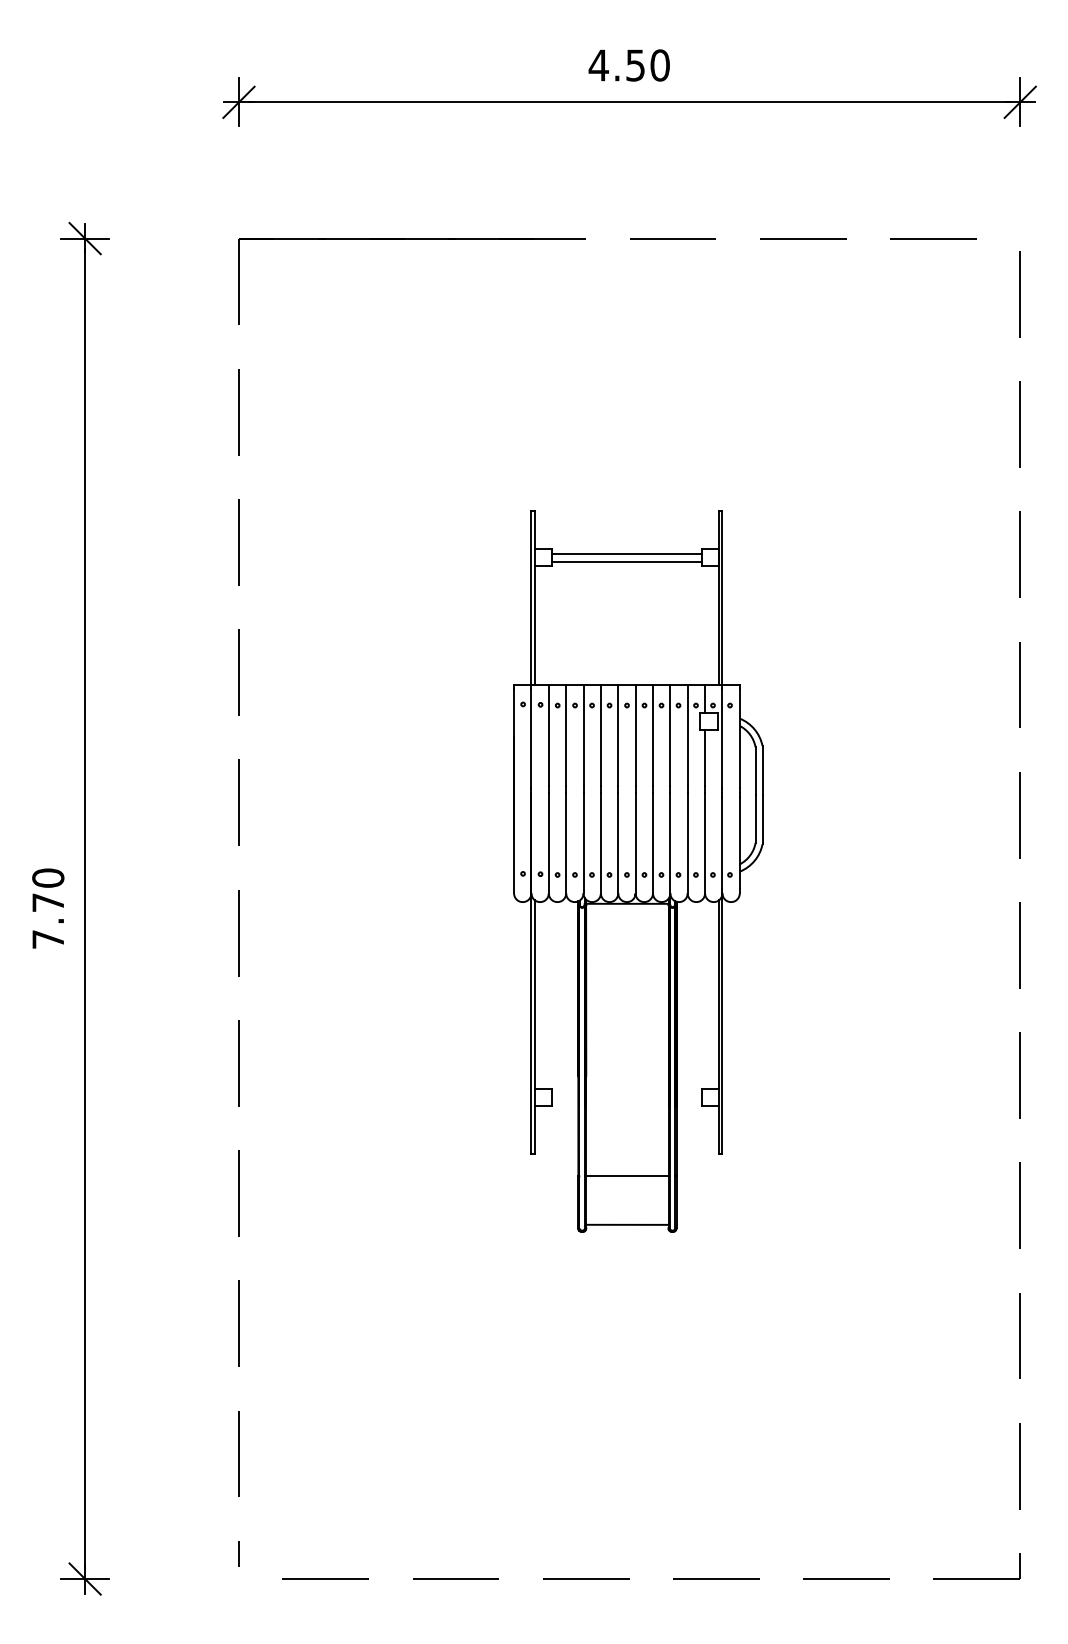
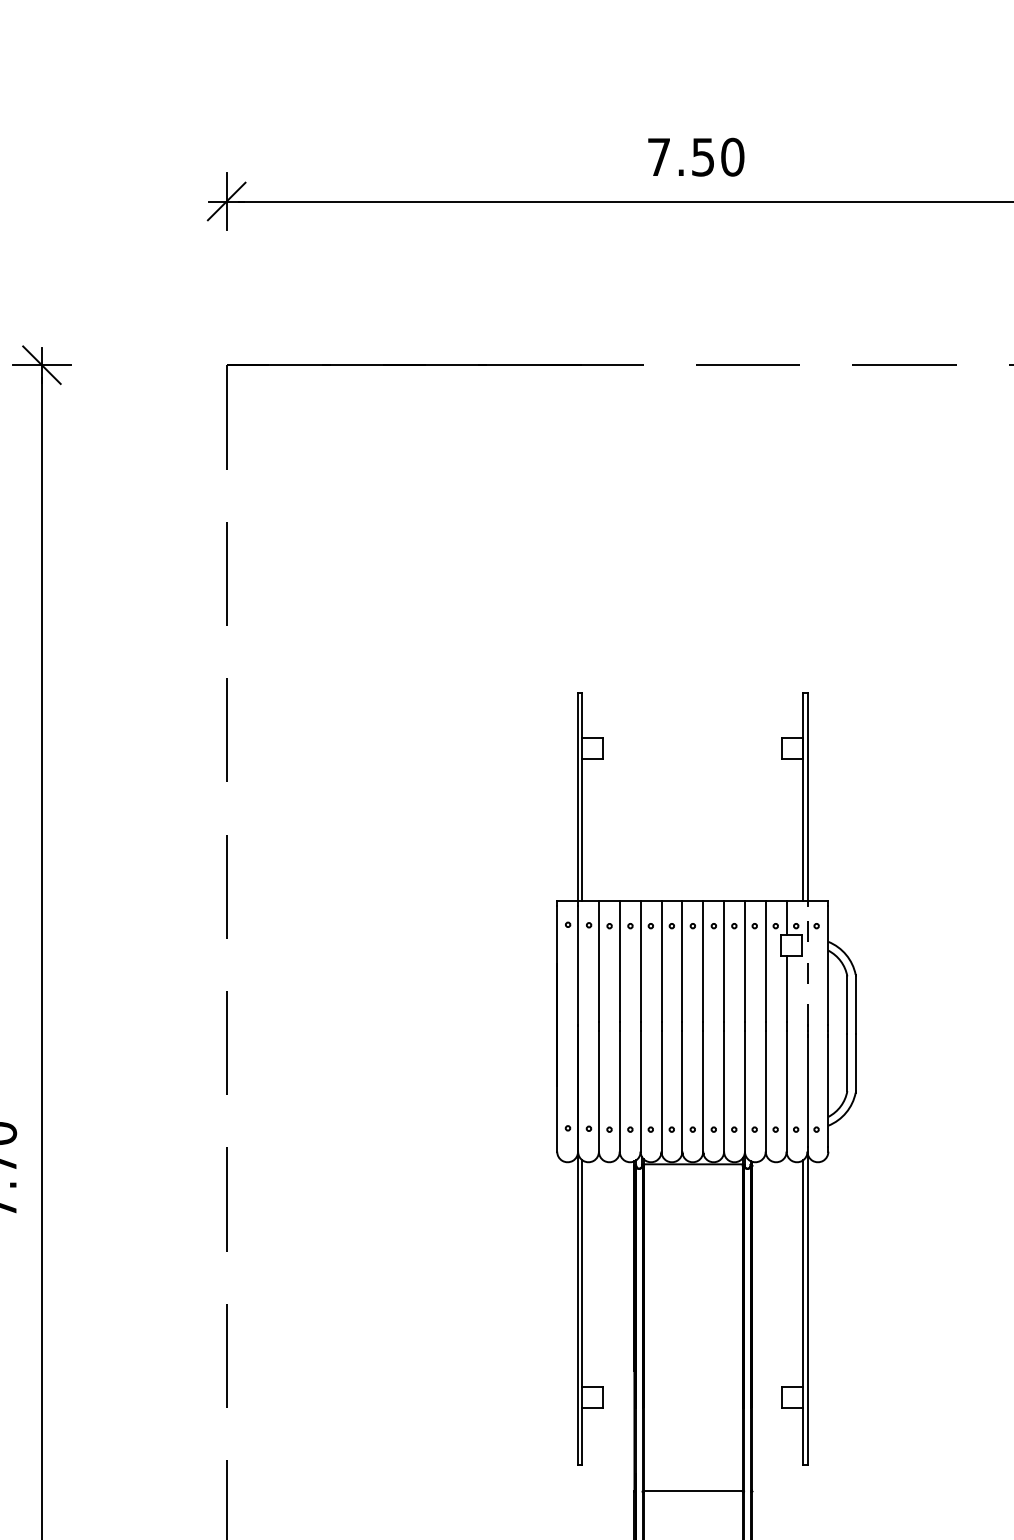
text: (598, 65) -> (658, 157), 4.50 -> 7.50
line: (626, 554) -> (692, 744), removed
line: (626, 561) -> (692, 753), removed
line: (722, 738) -> (807, 965), solid -> dashed

